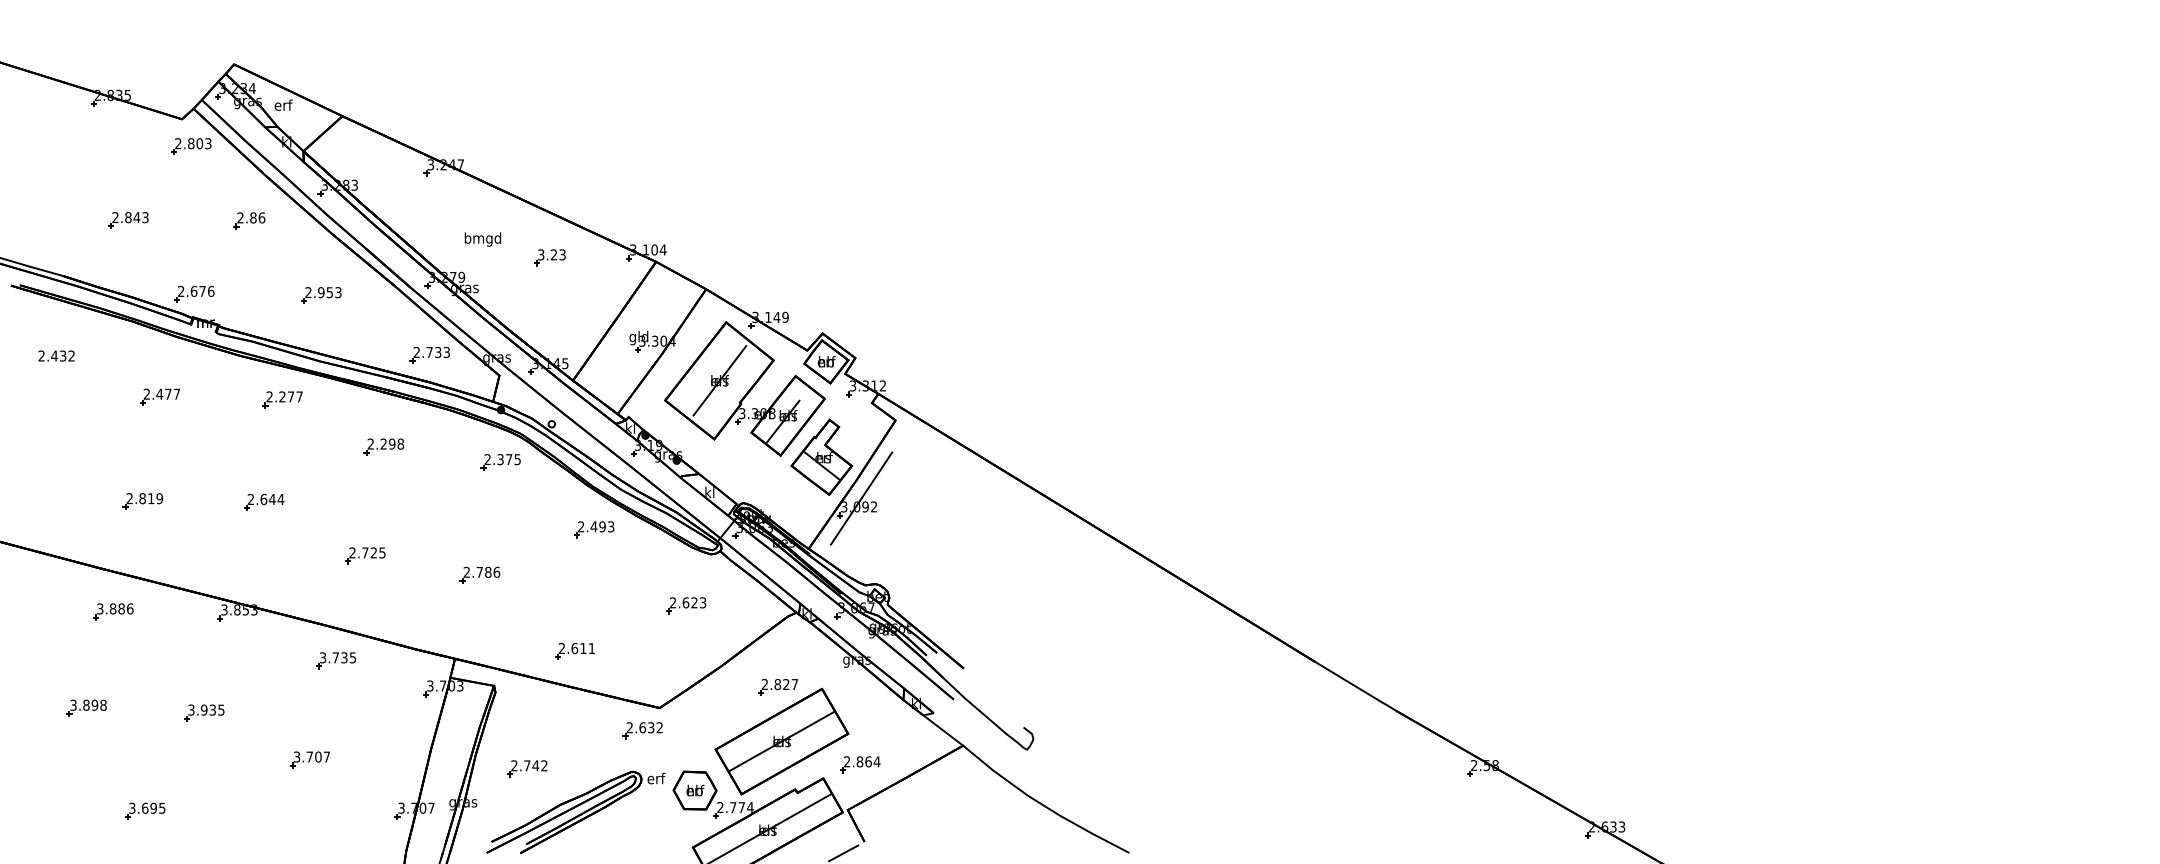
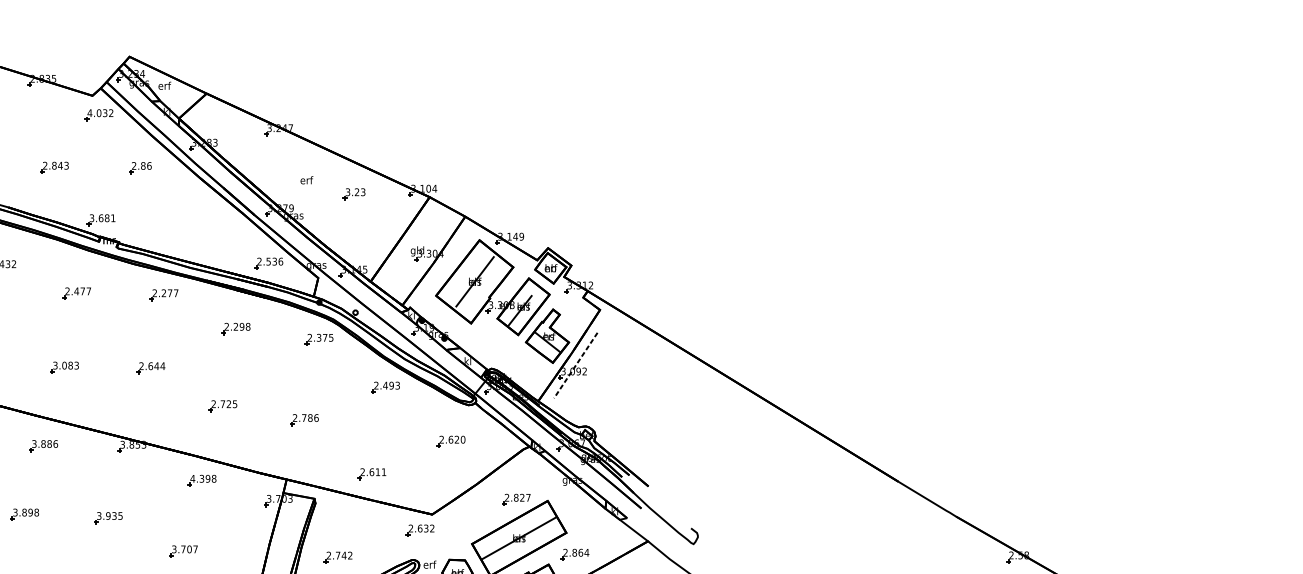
text: (192, 143) -> (99, 113), 2.803 -> 4.032
text: (482, 239) -> (306, 181), bmgd -> erf
text: (196, 291) -> (102, 218), 2.676 -> 3.681
part: (321, 295) -> (191, 221), removed
text: (438, 352) -> (274, 261), 2.733 -> 2.536
text: (144, 498) -> (65, 365), 2.819 -> 3.083
line: (861, 498) -> (575, 365), solid -> dashed
text: (702, 602) -> (462, 439), 2.623 -> 2.620
text: (337, 657) -> (203, 478), 3.735 -> 4.398

